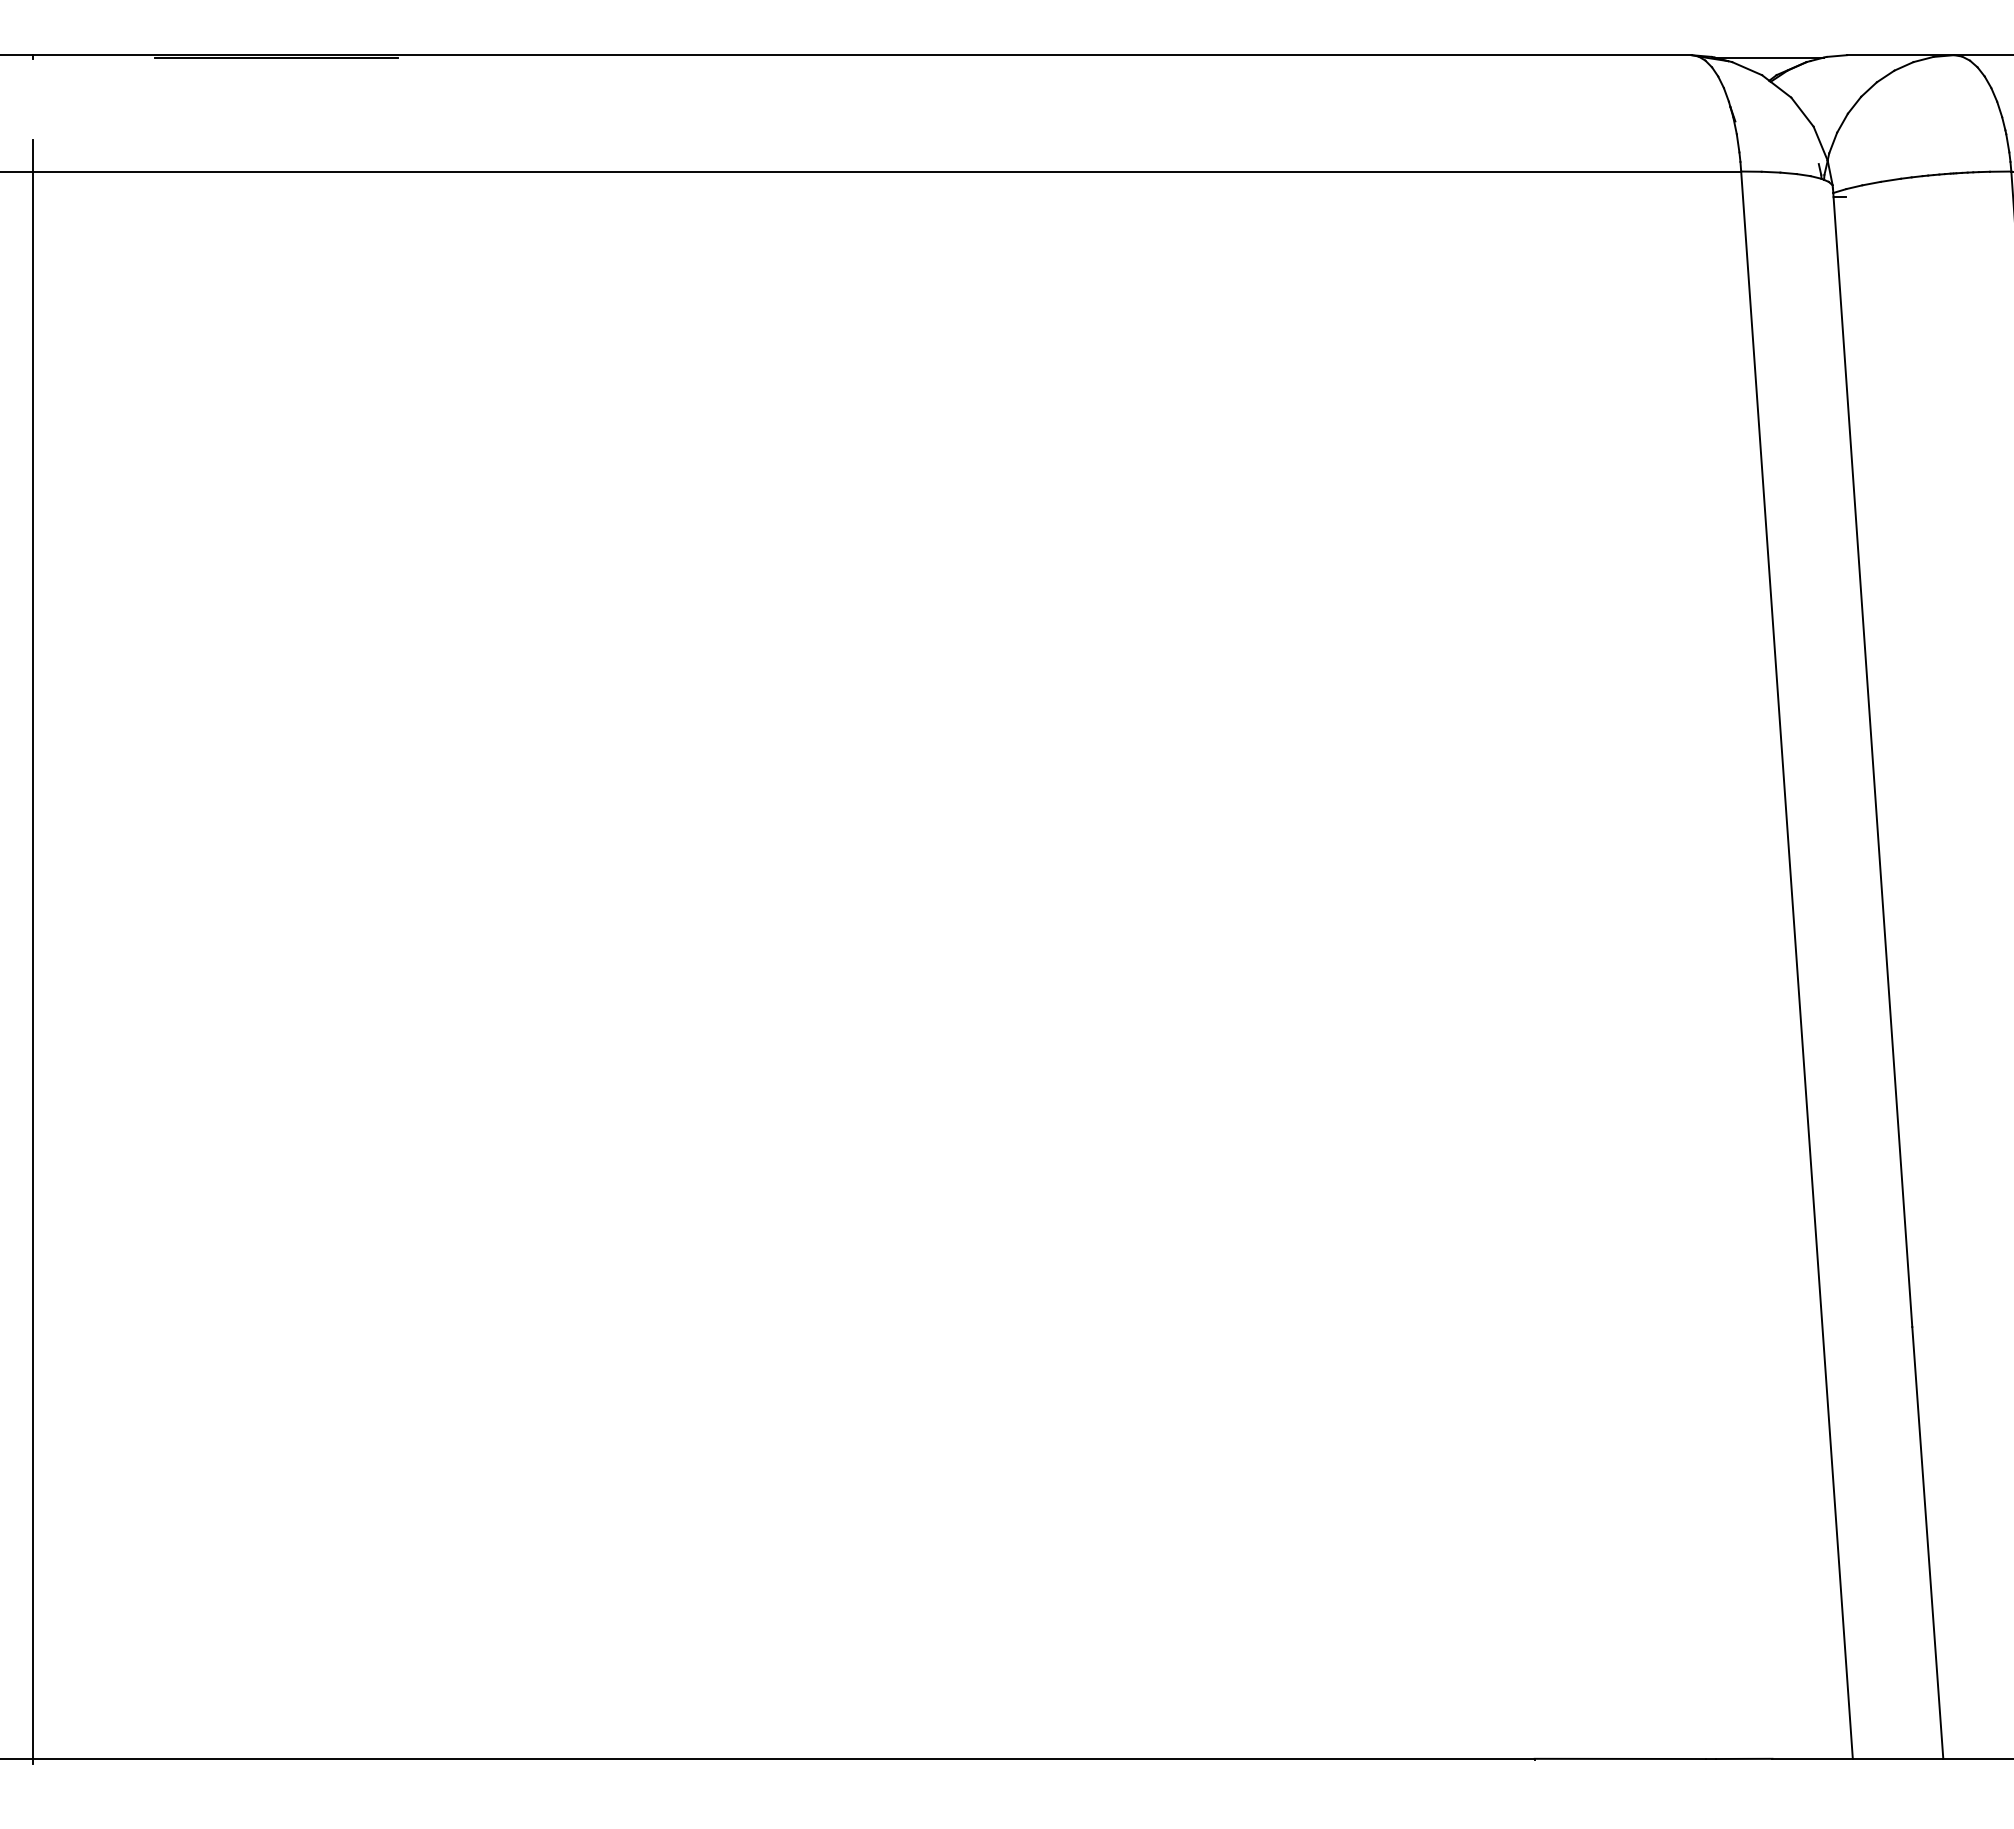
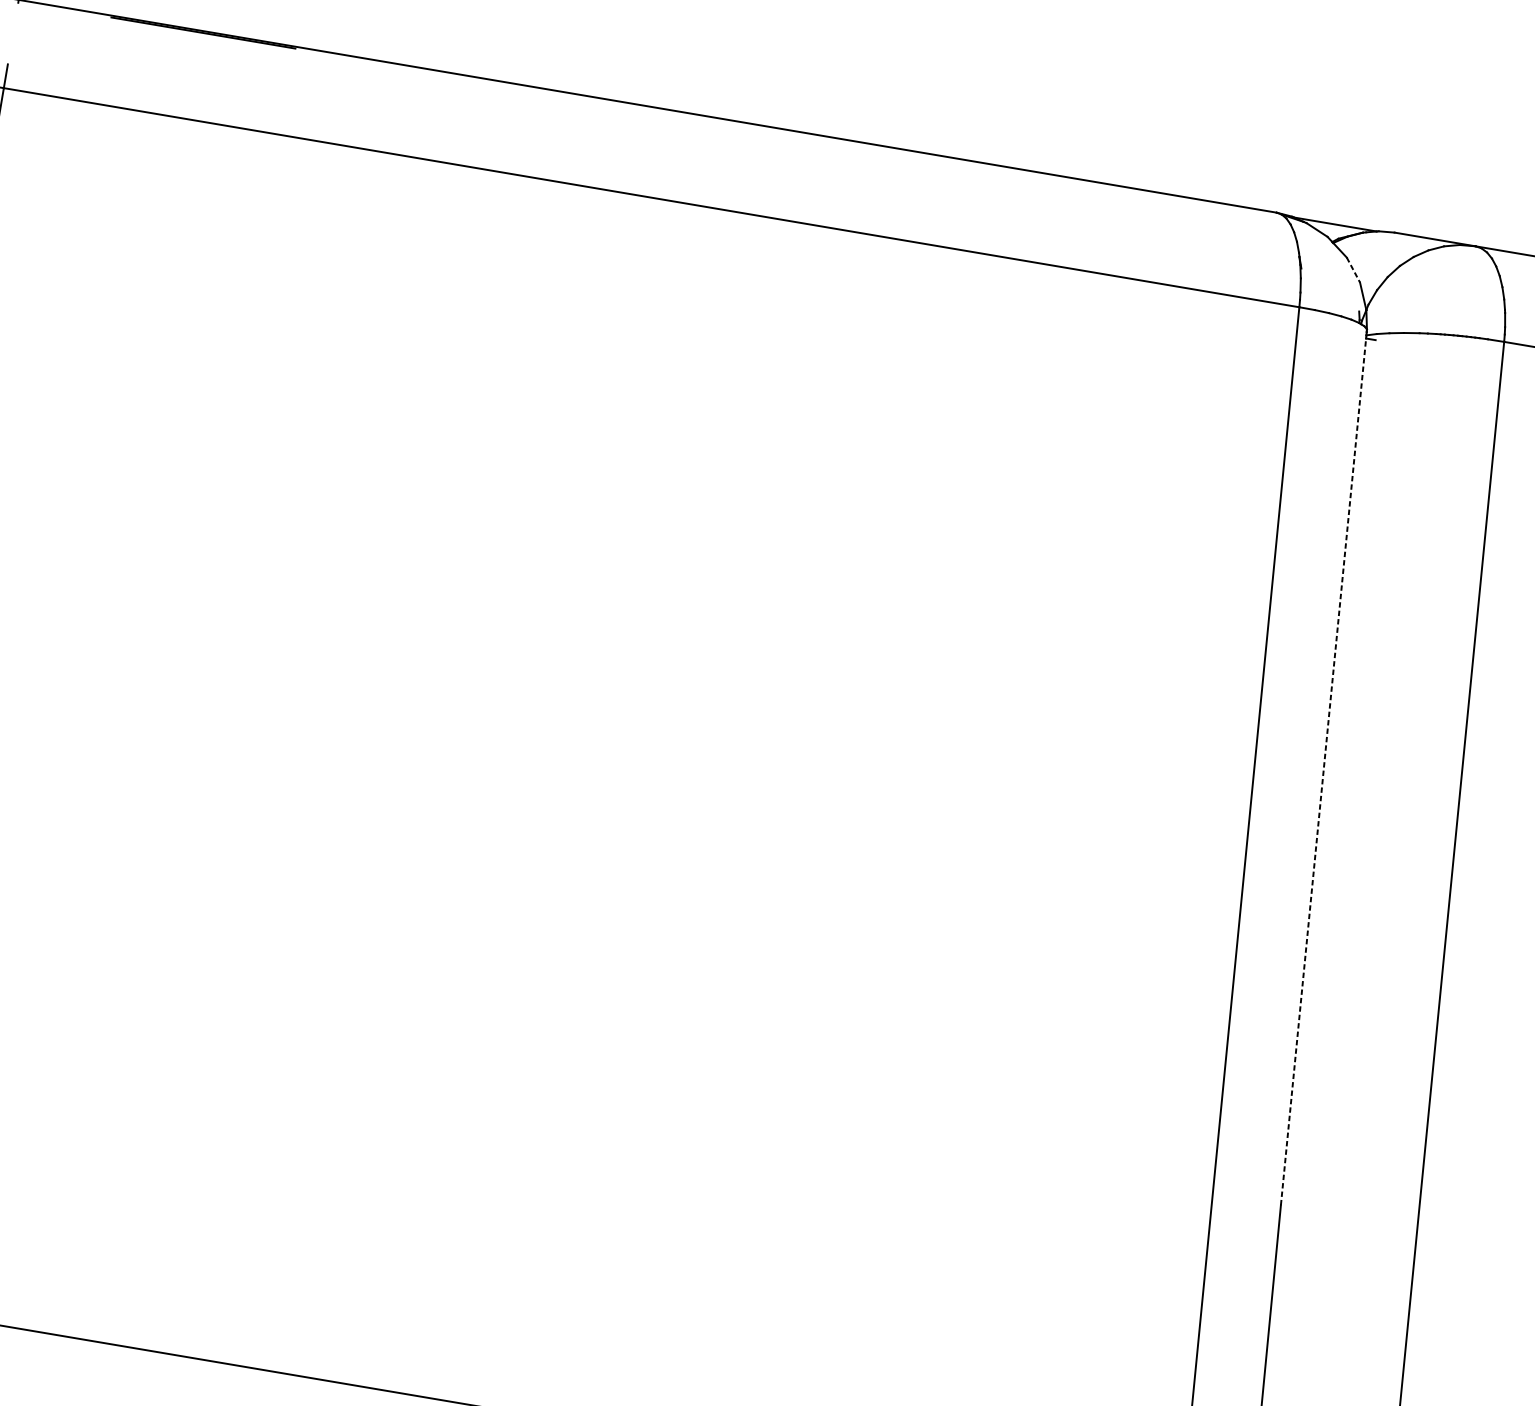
line: (1802, 112) -> (1353, 270), solid -> dashed
line: (1872, 761) -> (1323, 771), solid -> dashed

